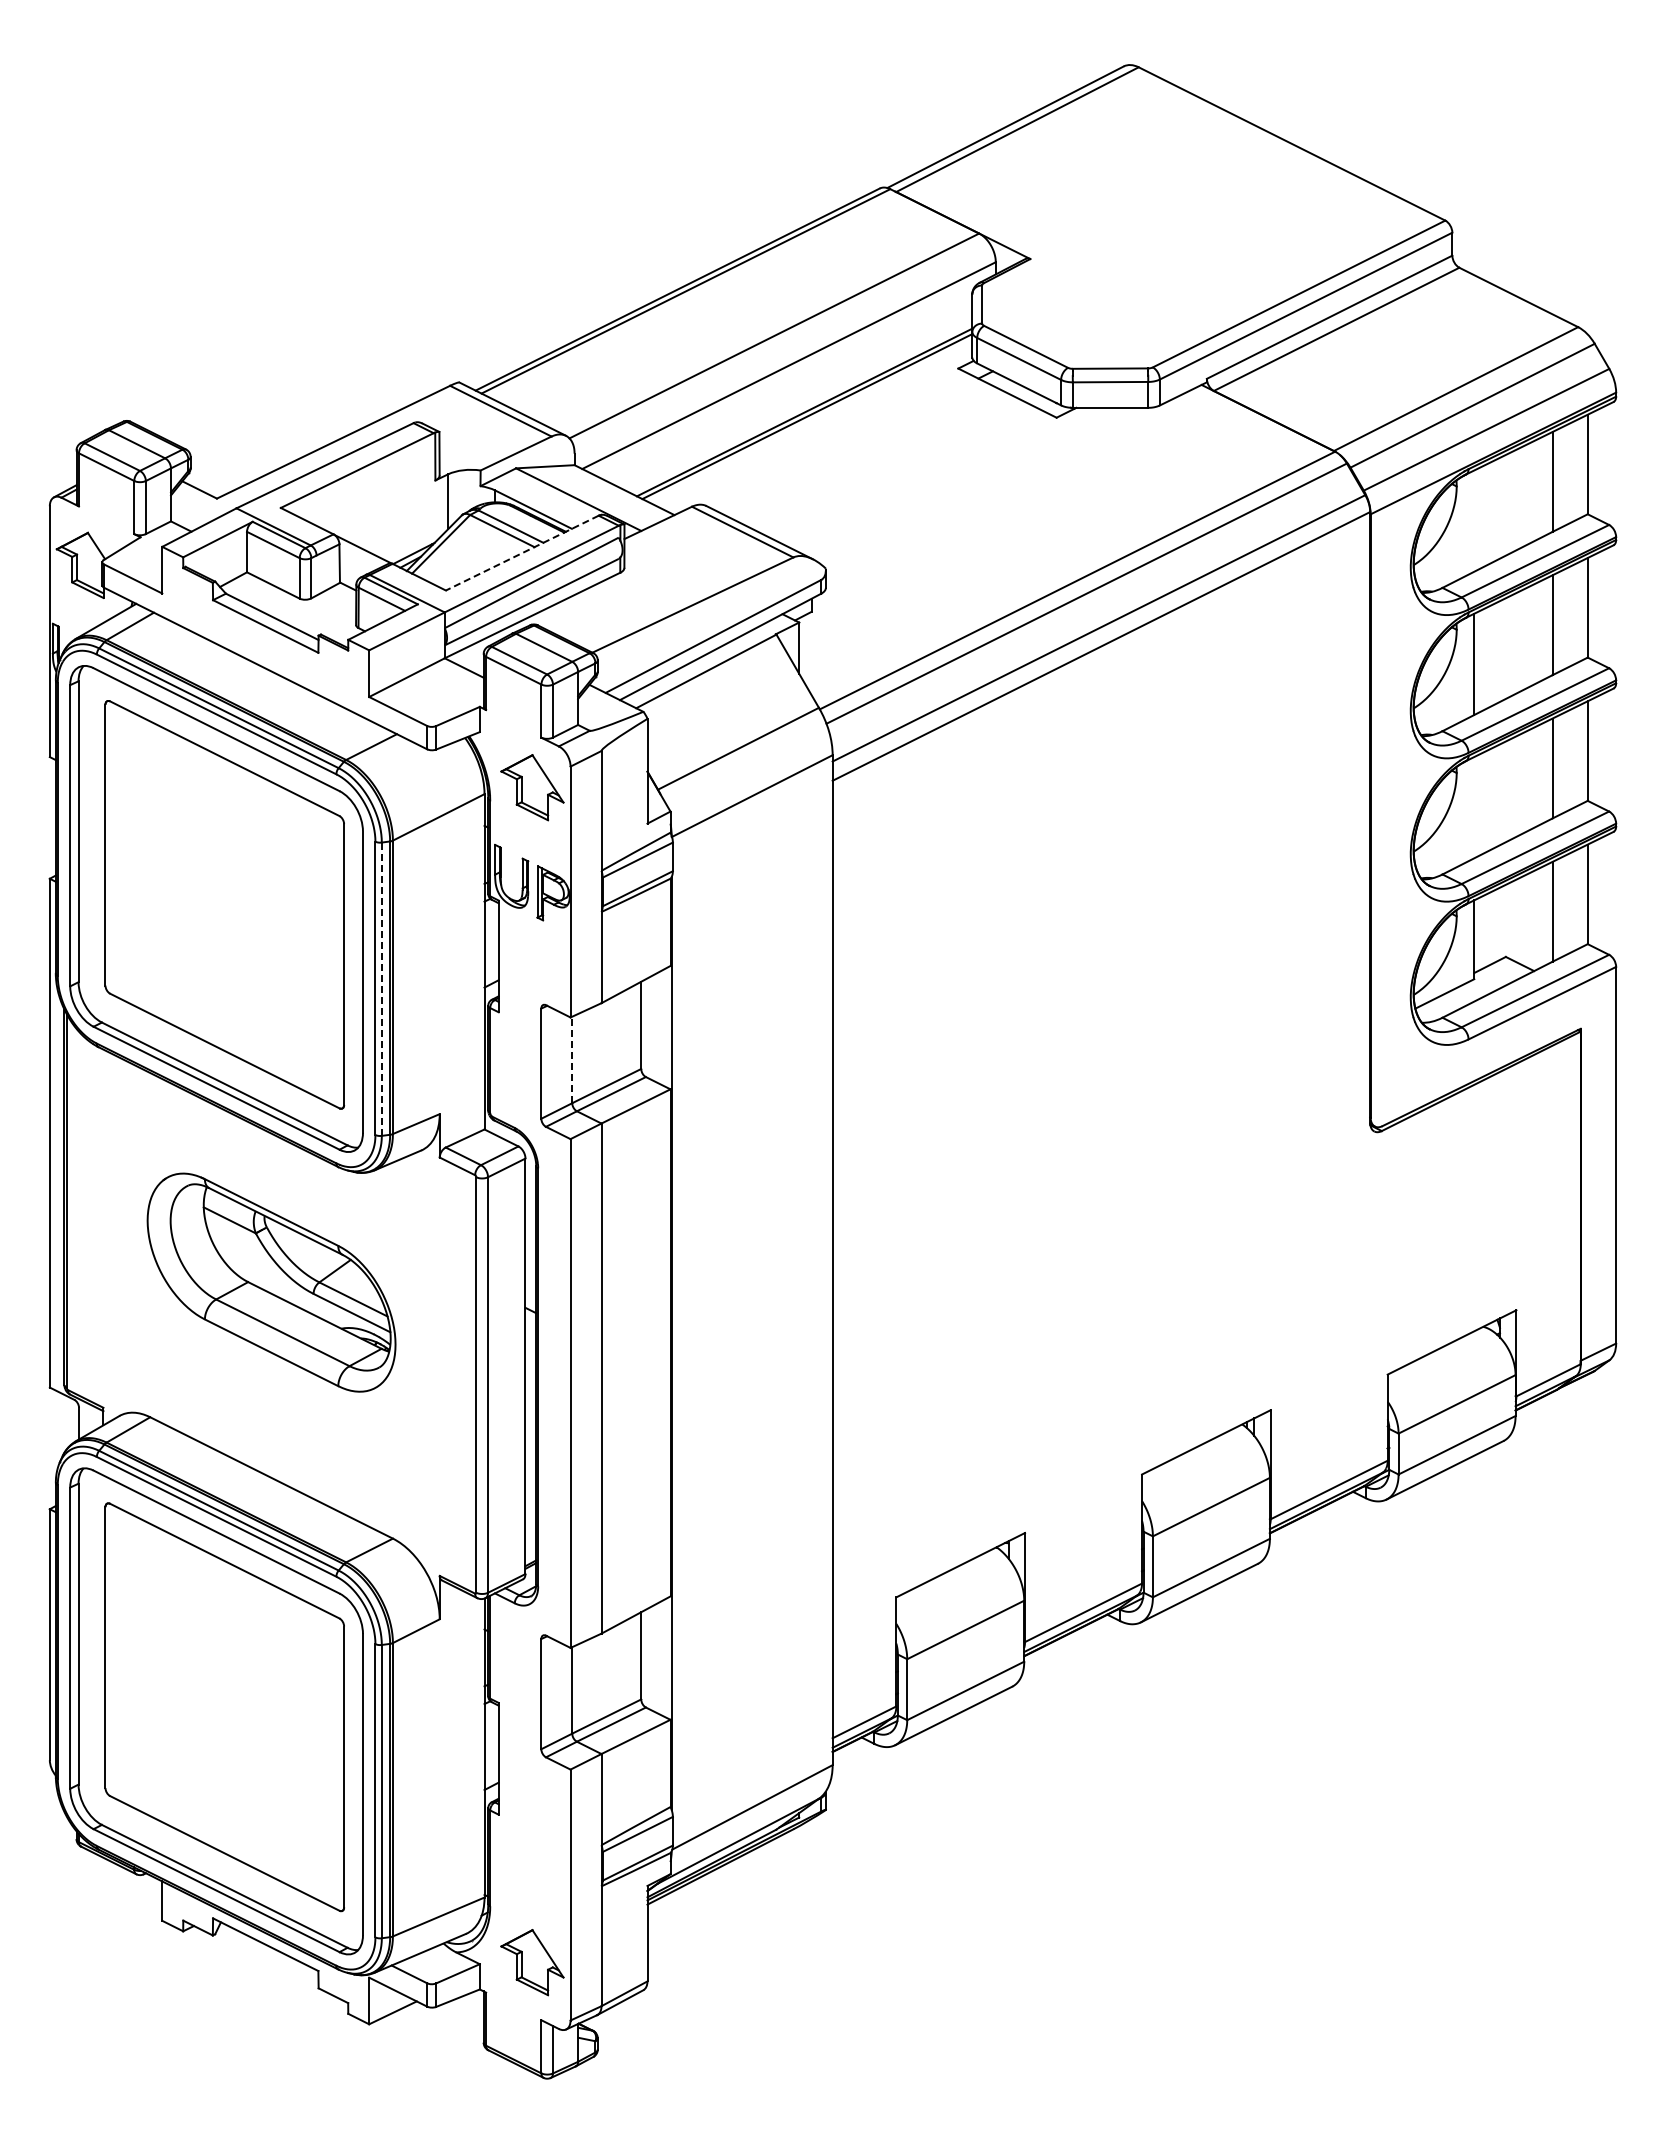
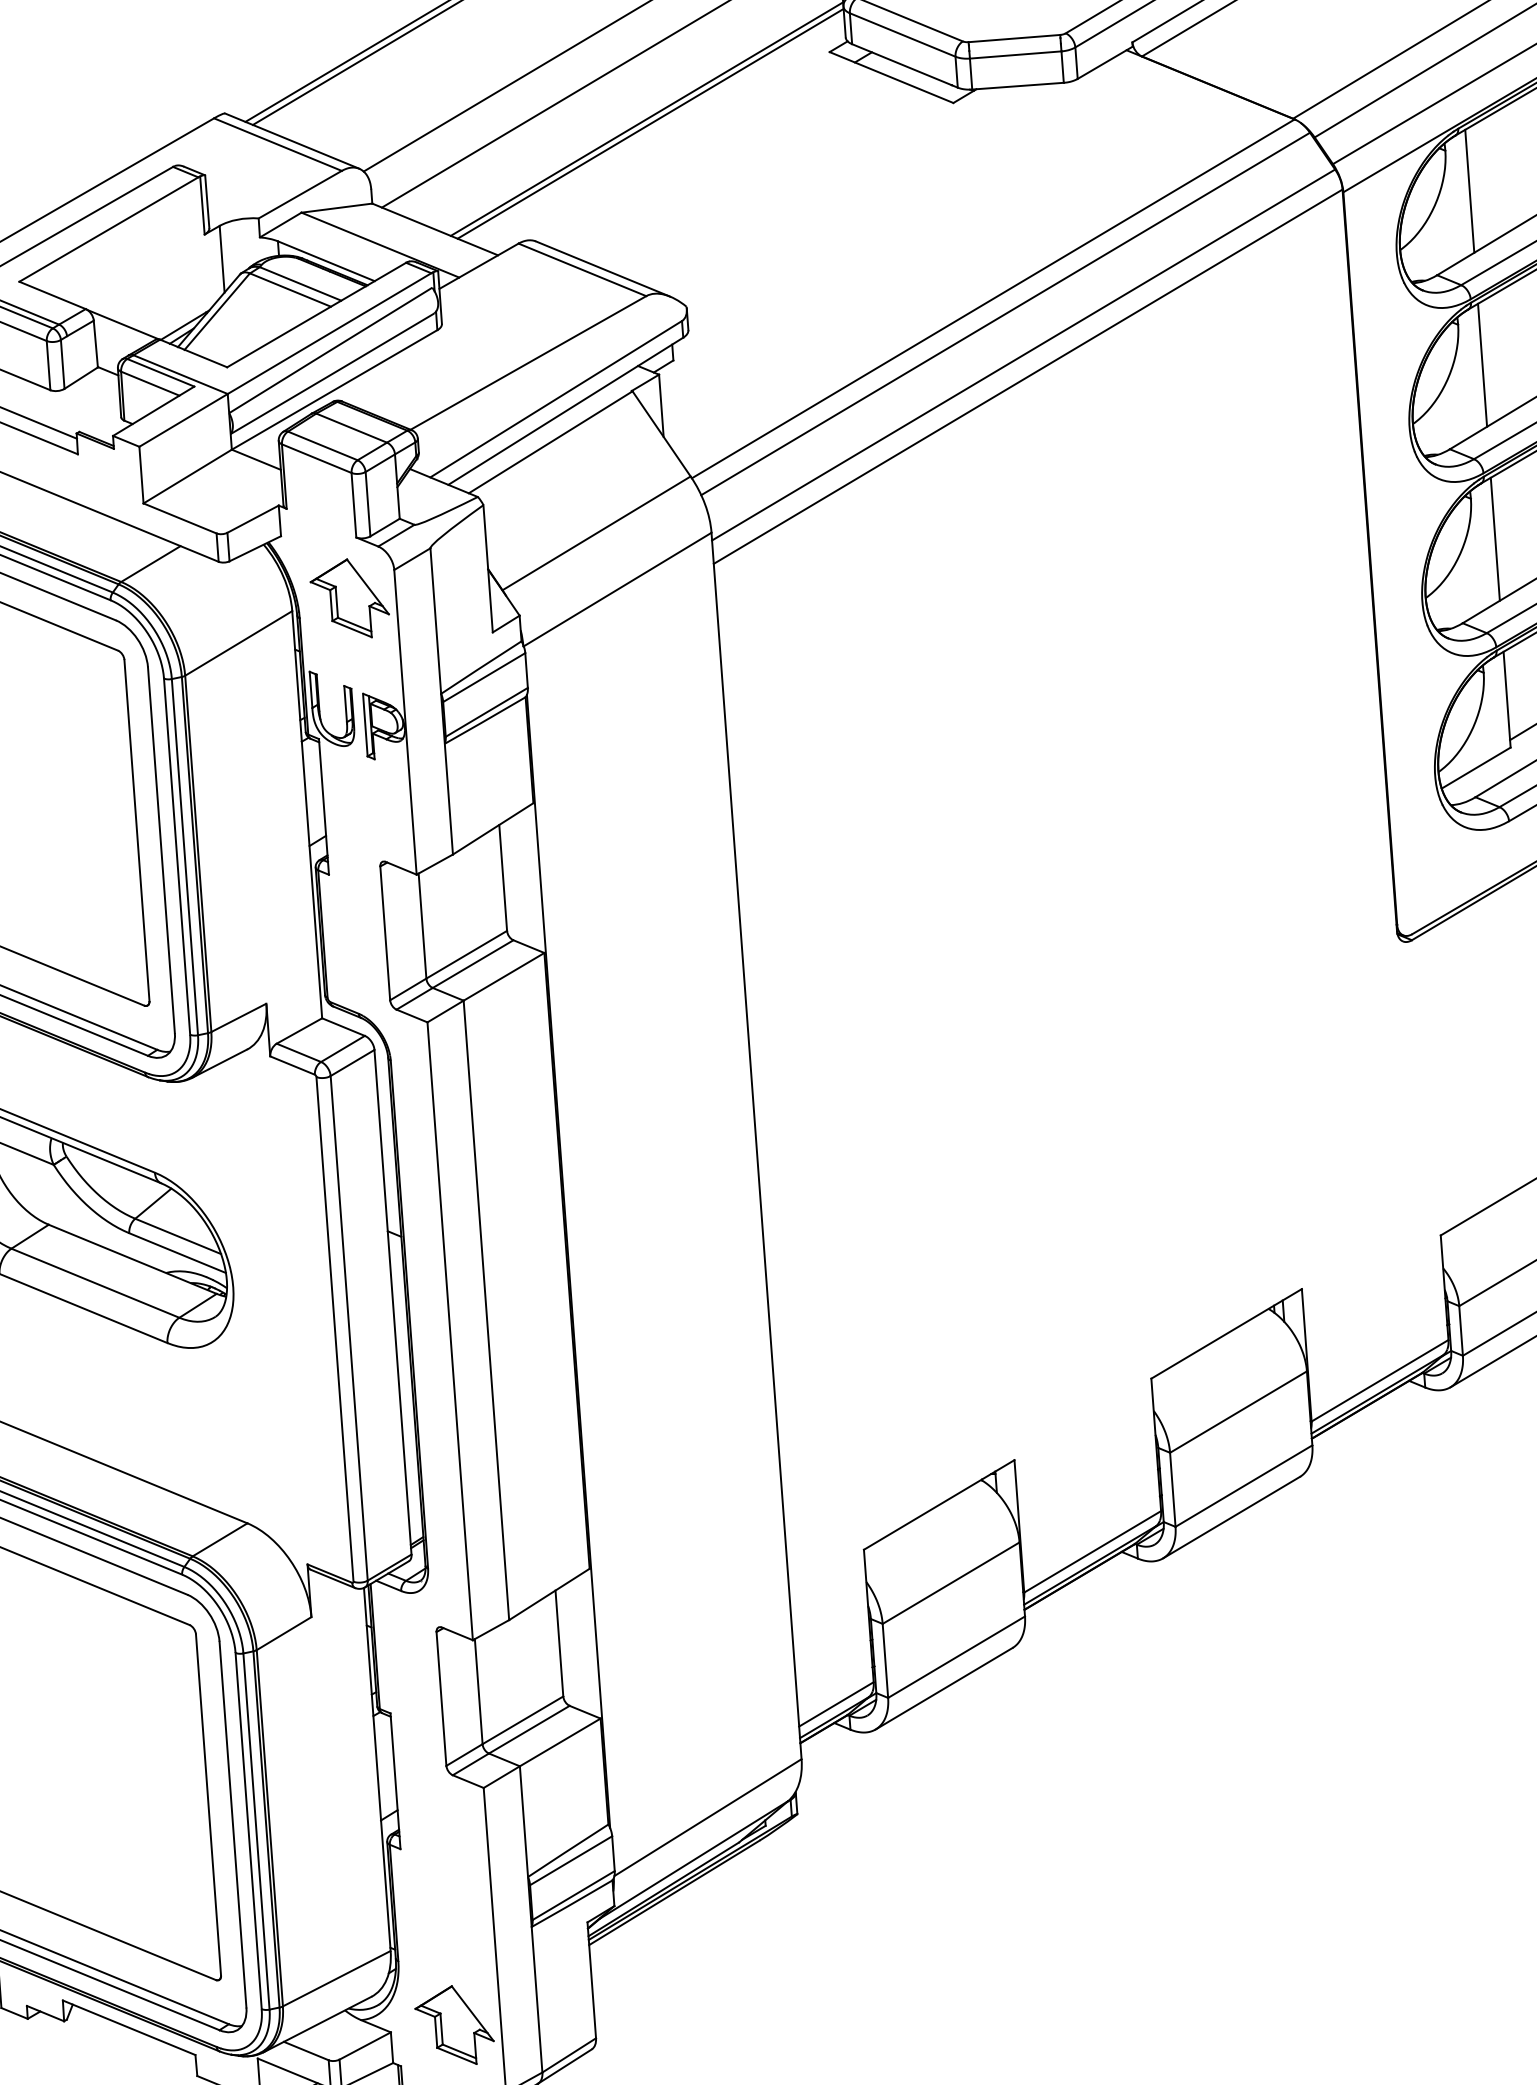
line: (1474, 520) -> (1470, 190), added
line: (521, 553) -> (315, 315), dashed -> solid
line: (1474, 807) -> (1495, 539), added
line: (381, 989) -> (184, 857), dashed -> solid
line: (572, 1059) -> (422, 925), dashed -> solid

